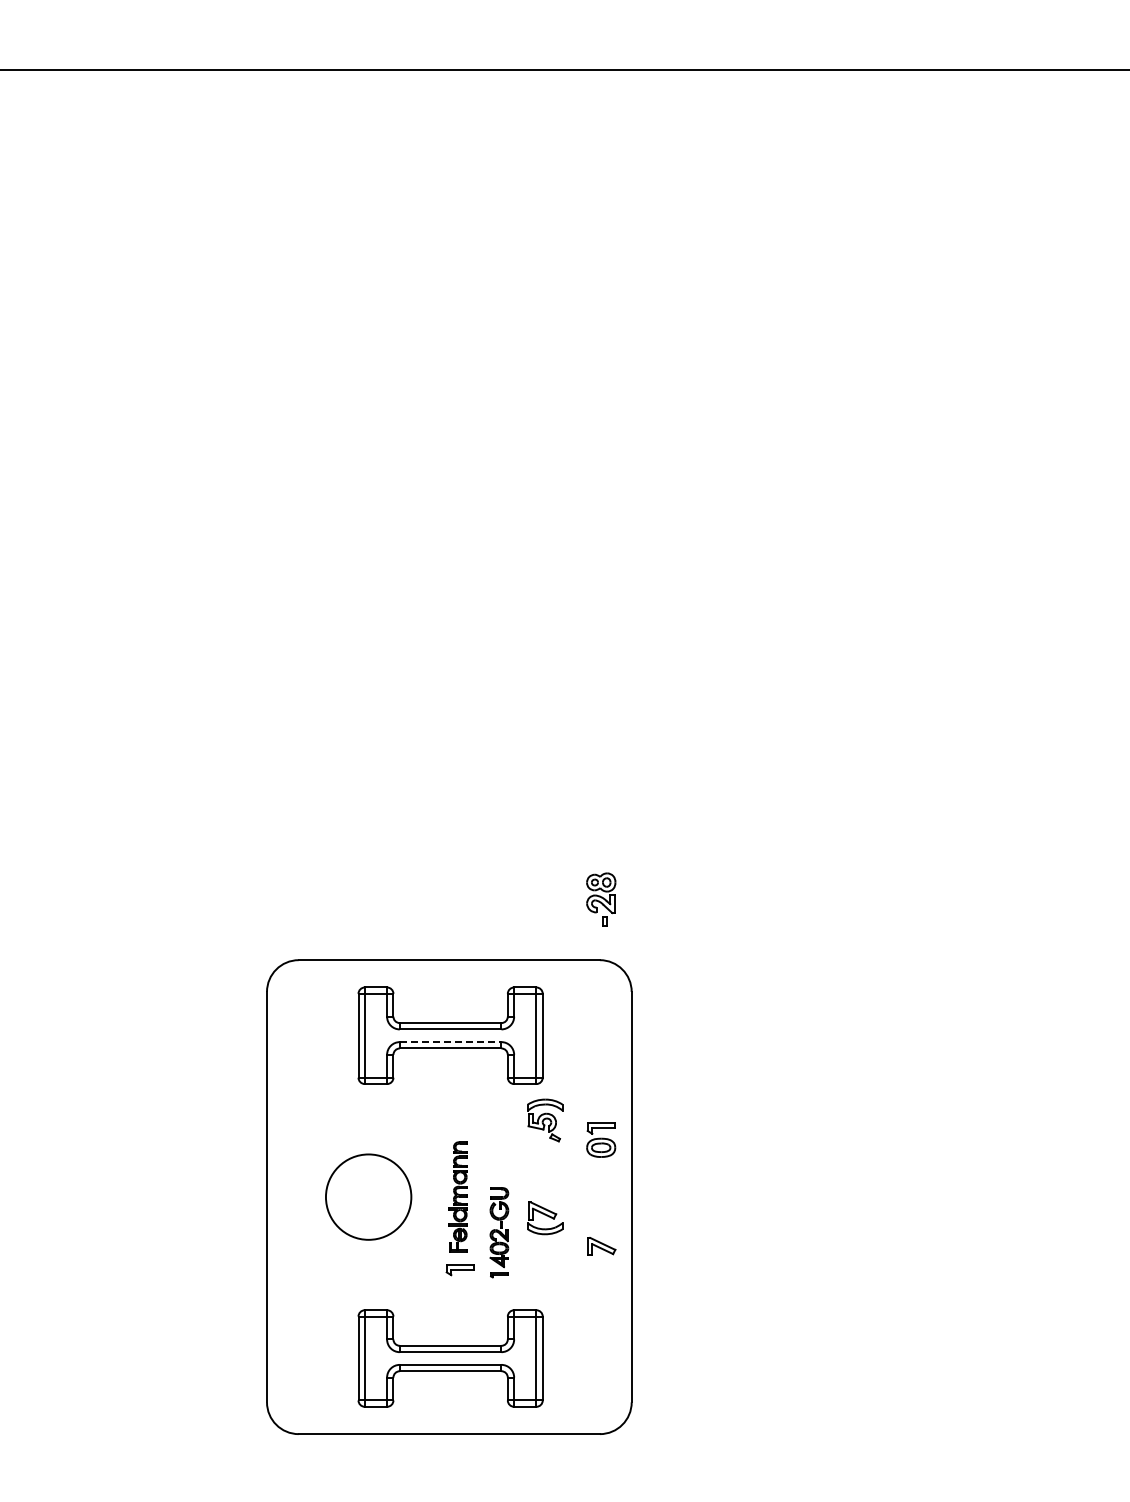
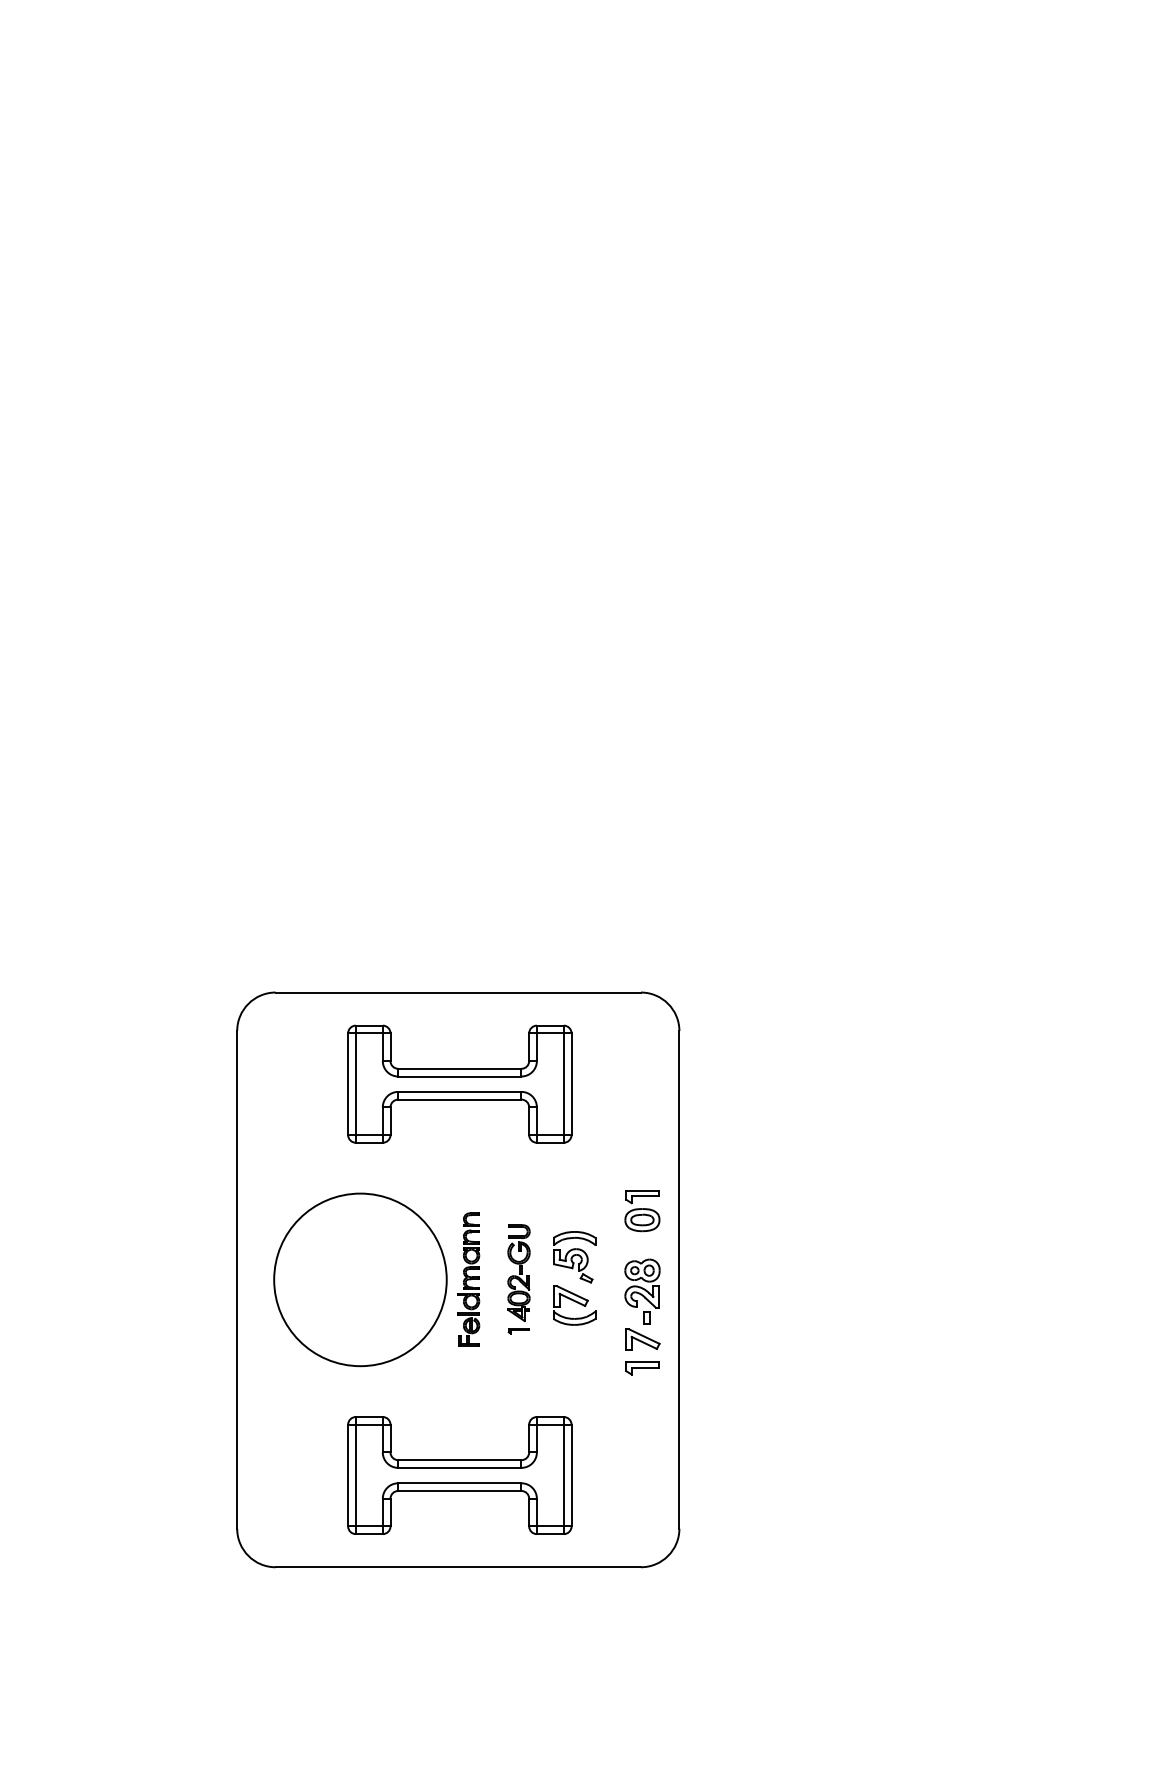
part: (601, 899) -> (642, 1291), moved
line: (450, 1042) -> (459, 1092), dashed -> solid
part: (545, 1120) -> (574, 1257), moved
circle: (368, 1196) -> (360, 1279), size x1.67
part: (499, 1232) -> (519, 1279), moved
part: (459, 1270) -> (641, 1368), moved

